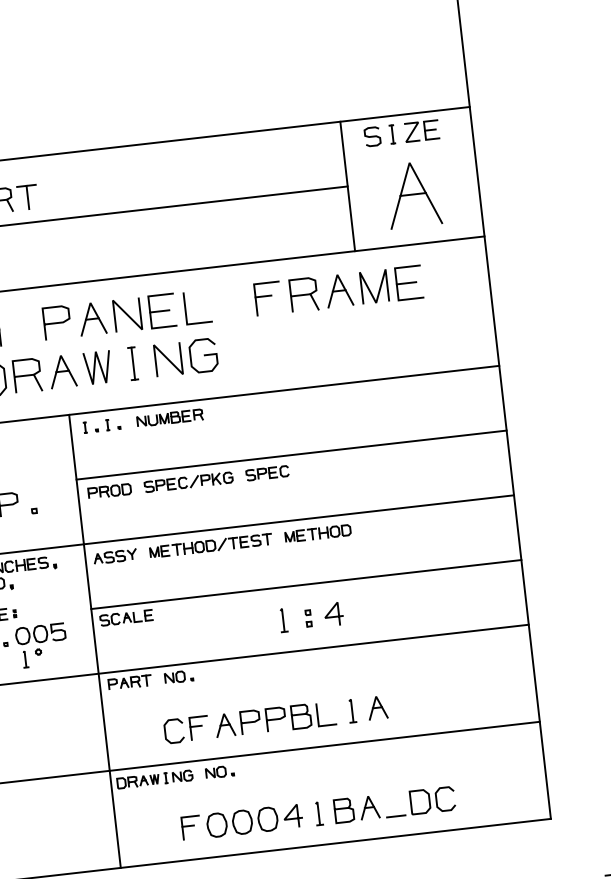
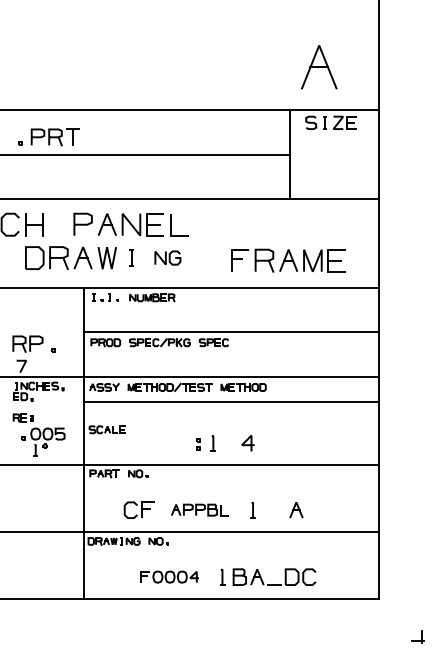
part: (413, 195) -> (319, 67), moved
part: (338, 290) -> (288, 260), moved
part: (185, 356) -> (167, 257), size x0.6
part: (133, 362) -> (131, 257), size x0.7
line: (306, 585) -> (231, 402), moved
part: (308, 618) -> (198, 444), moved
part: (377, 708) -> (296, 510), moved
part: (274, 718) -> (199, 509), size x0.7
part: (241, 821) -> (169, 576), size x0.7

